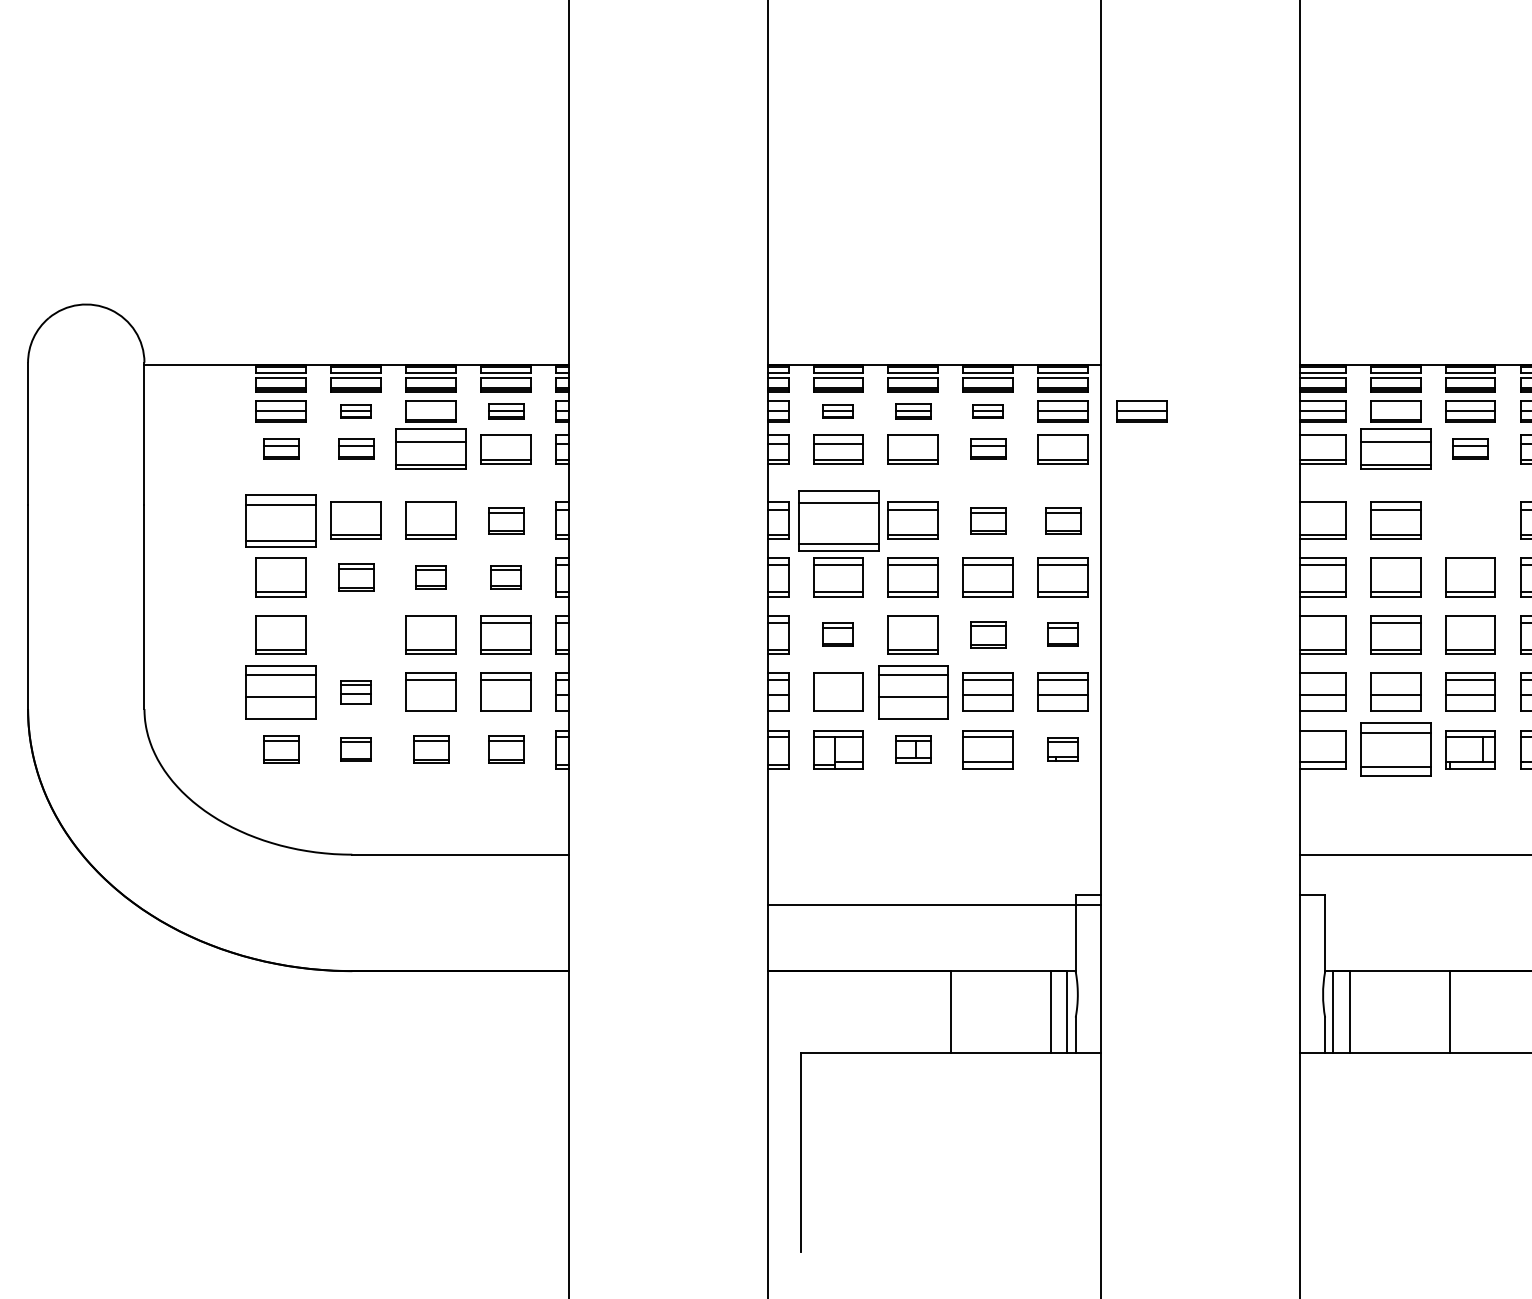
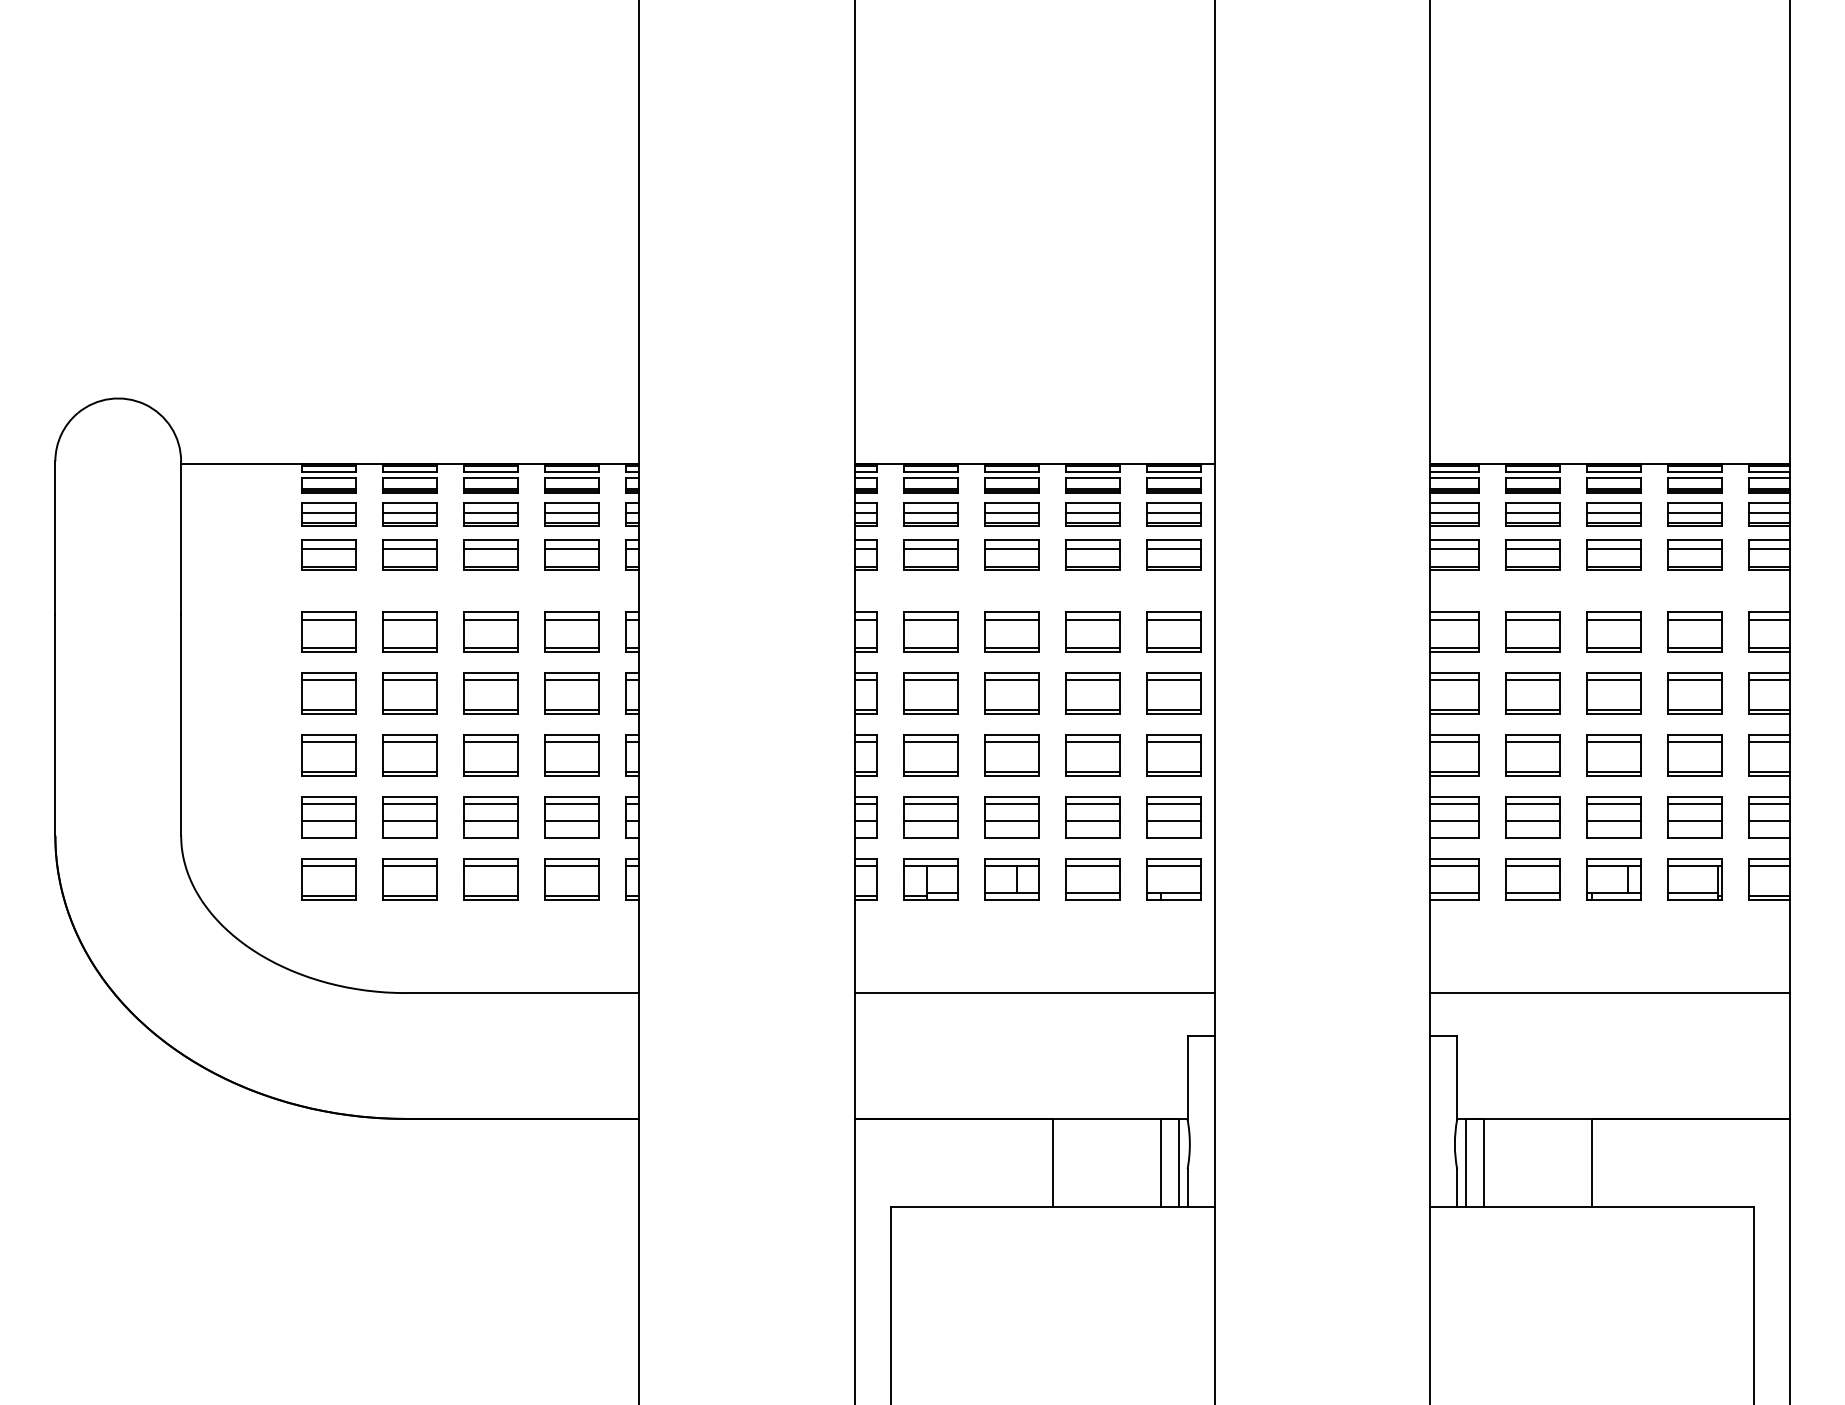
line: (430, 410) -> (490, 513), added
line: (1395, 410) -> (1533, 513), added
part: (355, 411) -> (409, 514), size x1.67
part: (505, 411) -> (571, 514), size x1.43
part: (837, 411) -> (930, 514), size x1.67
part: (912, 411) -> (1011, 514), size x1.43
part: (987, 411) -> (1092, 514), size x1.67
part: (1141, 411) -> (1258, 514), removed
line: (505, 444) -> (571, 549), added
line: (913, 444) -> (1012, 549), added
line: (1062, 444) -> (1173, 549), added
line: (1322, 444) -> (1454, 549), added
part: (280, 448) -> (328, 554), size x1.43
part: (355, 448) -> (409, 554), size x1.43
part: (430, 448) -> (490, 554), size x0.71
part: (987, 448) -> (1092, 554), size x1.43
part: (1394, 448) -> (1532, 554), size x0.71
part: (1469, 448) -> (1613, 554), size x1.43
line: (355, 509) -> (409, 620), added
line: (430, 509) -> (490, 620), added
line: (1322, 509) -> (1454, 620), added
part: (280, 520) -> (328, 631), size x0.71
part: (505, 520) -> (571, 631), size x1.43
part: (837, 520) -> (930, 631), size x0.62
part: (987, 520) -> (1092, 631), size x1.43
part: (1062, 520) -> (1173, 631), size x1.43
part: (1469, 520) -> (1613, 631), added
line: (281, 565) -> (329, 680), added
line: (1395, 565) -> (1533, 680), added
line: (1470, 565) -> (1614, 680), added
part: (355, 577) -> (409, 693), size x1.43
part: (430, 577) -> (490, 693), size x1.67
part: (505, 577) -> (571, 693), size x1.67
line: (281, 622) -> (329, 742), added
line: (430, 622) -> (490, 742), added
line: (913, 622) -> (1012, 742), added
line: (1322, 622) -> (1454, 742), added
line: (1470, 622) -> (1614, 742), added
part: (355, 634) -> (409, 755), added
part: (837, 634) -> (930, 755), size x1.67
part: (987, 634) -> (1092, 755), size x1.43
part: (1062, 634) -> (1173, 755), size x1.67
line: (838, 680) -> (931, 804), added
line: (1322, 680) -> (1454, 804), added
line: (1395, 680) -> (1533, 804), added
part: (280, 692) -> (328, 817), size x0.71
part: (355, 692) -> (409, 817), size x1.67
part: (912, 692) -> (1011, 817), size x0.71
line: (430, 694) -> (490, 820), added
line: (505, 694) -> (571, 820), added
line: (838, 694) -> (931, 820), added
line: (1322, 737) -> (1454, 866), added
part: (280, 749) -> (328, 879), size x1.43
part: (355, 749) -> (409, 879), size x1.67
part: (430, 749) -> (490, 879), size x1.43
part: (505, 749) -> (571, 879), size x1.43
part: (912, 749) -> (1011, 879), size x1.43
part: (1062, 749) -> (1173, 879), size x1.67
part: (1394, 749) -> (1532, 879), size x0.71
line: (934, 905) -> (1034, 993), moved

